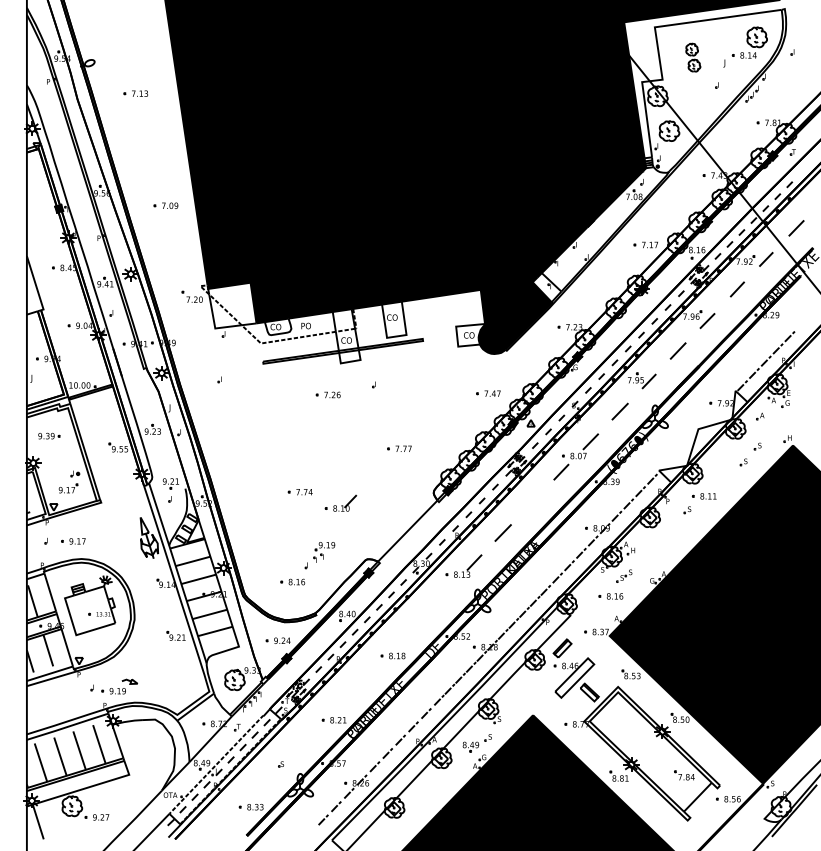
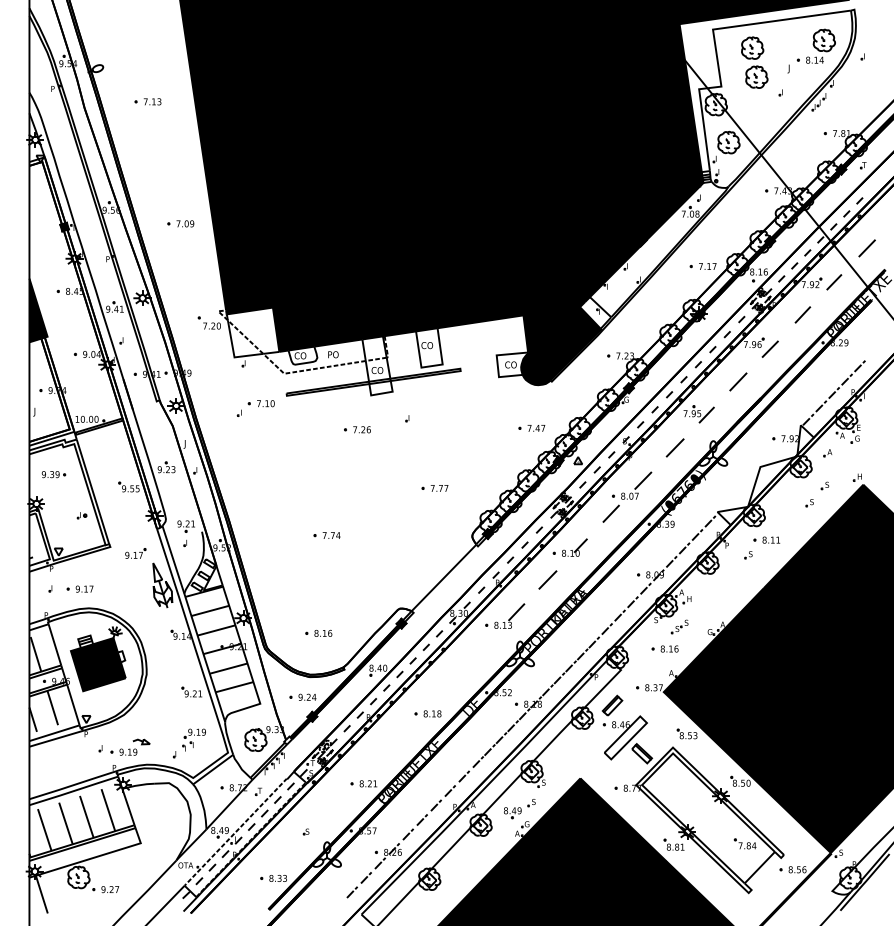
part: (693, 57) -> (754, 62), size x1.67
fill: (35, 285) -> (38, 310), added
part: (239, 370) -> (260, 403), added
part: (68, 488) -> (135, 553), moved
part: (340, 503) -> (569, 547), moved
part: (320, 555) -> (189, 743), moved
fill: (89, 610) -> (97, 664), added

